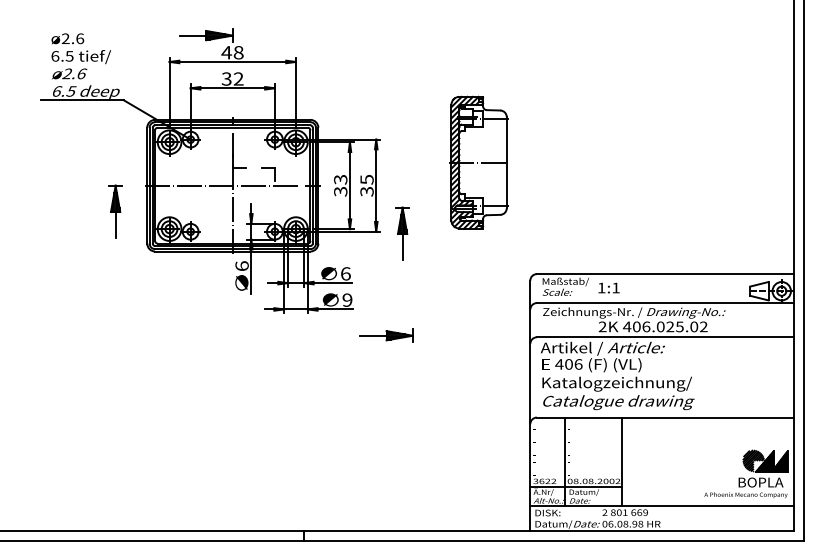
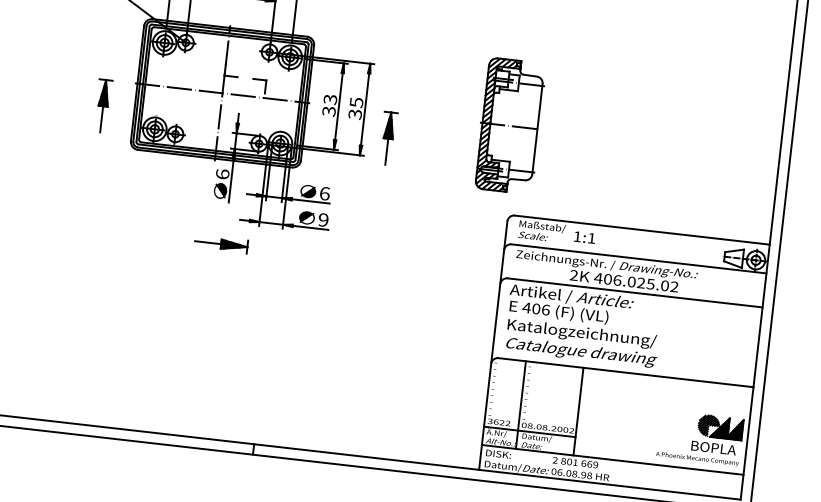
part: (478, 162) -> (509, 125), moved
part: (402, 233) -> (388, 138), moved
part: (386, 335) -> (221, 243), moved

